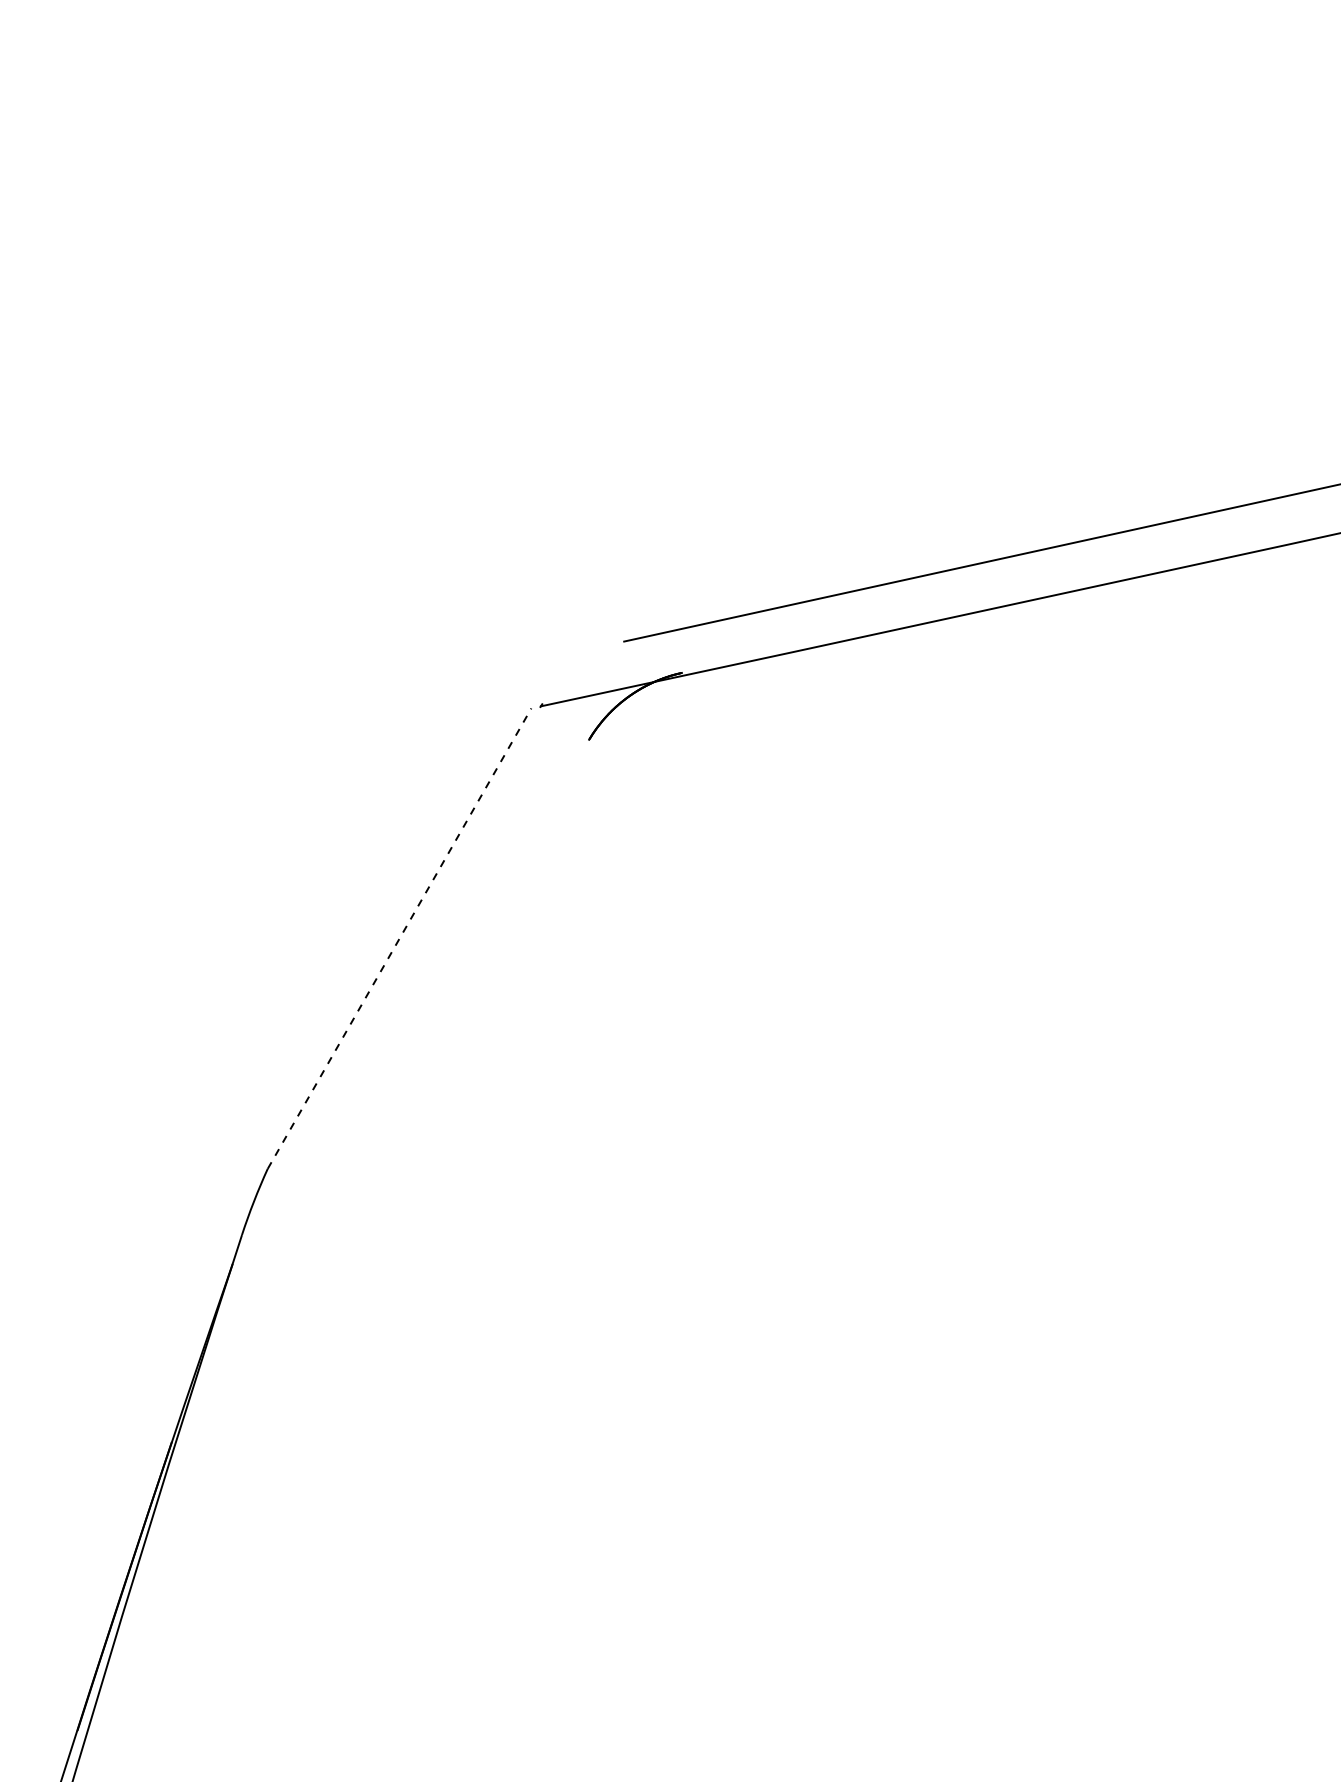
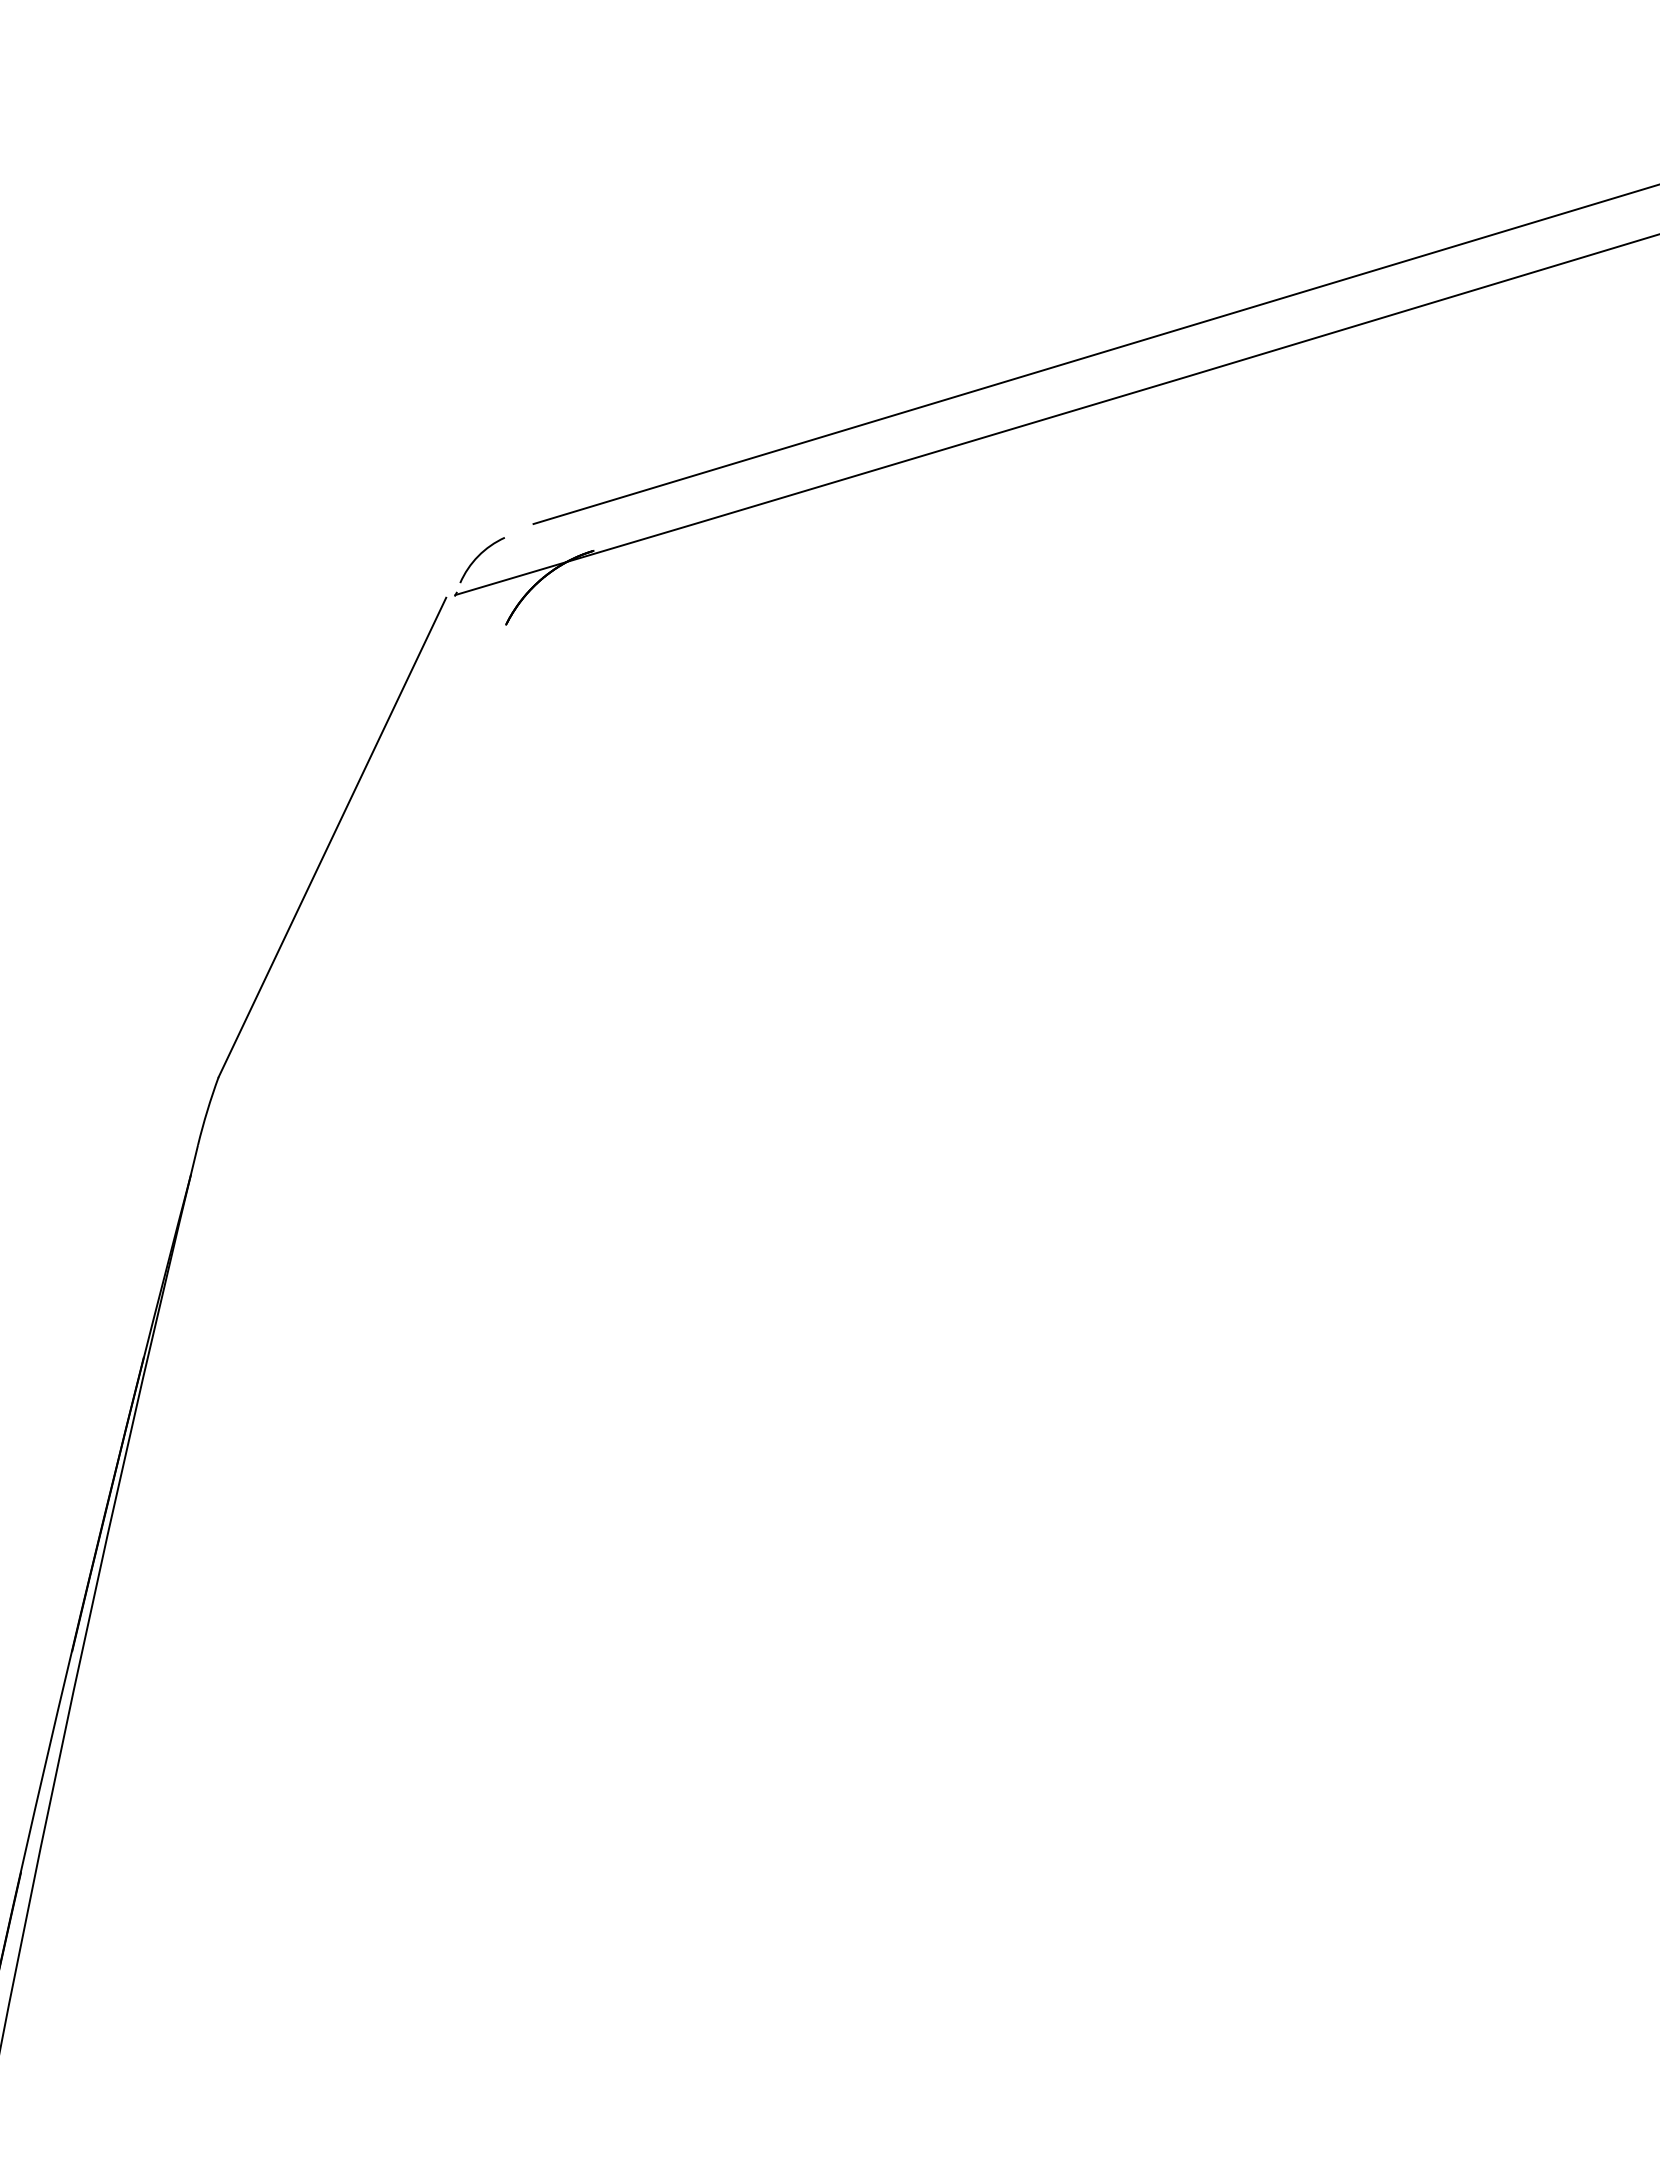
arc: (566, 670) -> (478, 557), added
line: (399, 938) -> (332, 837), dashed -> solid

